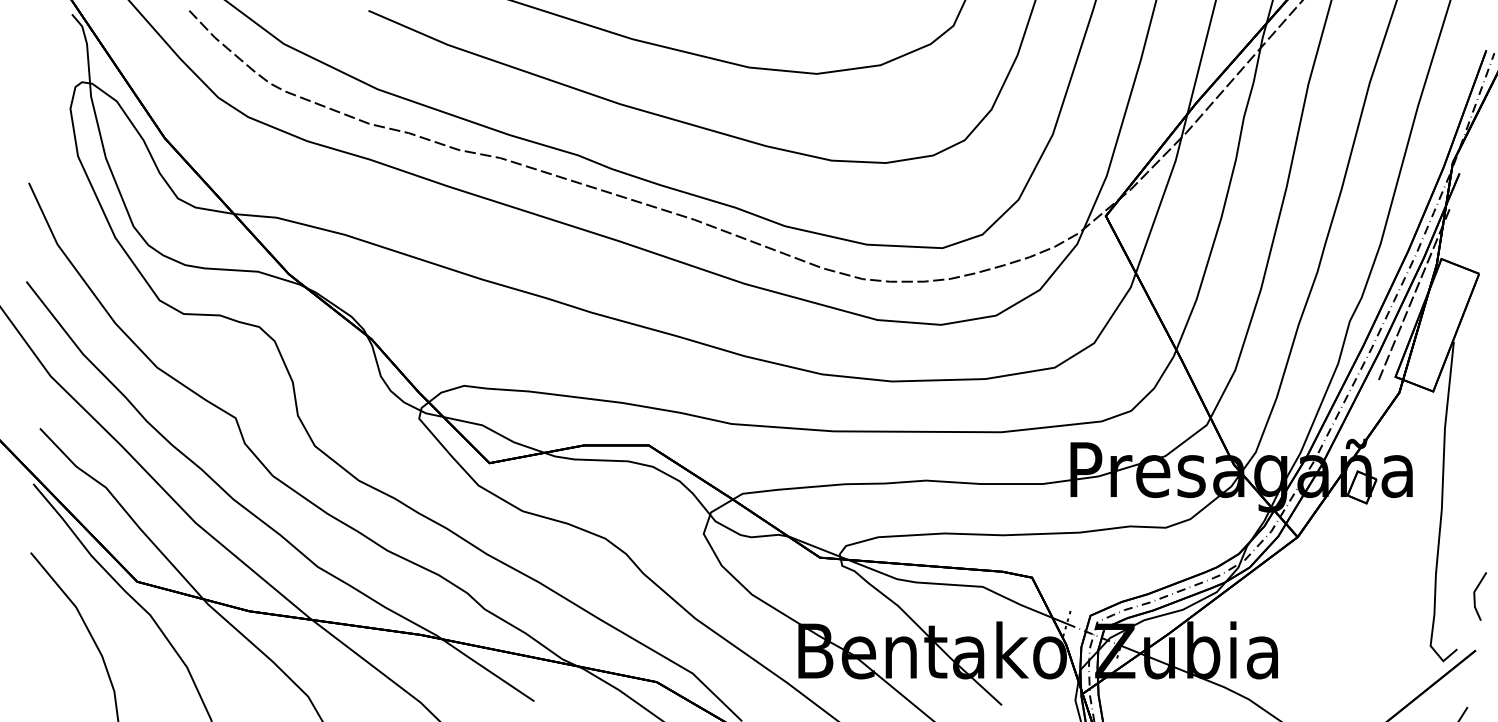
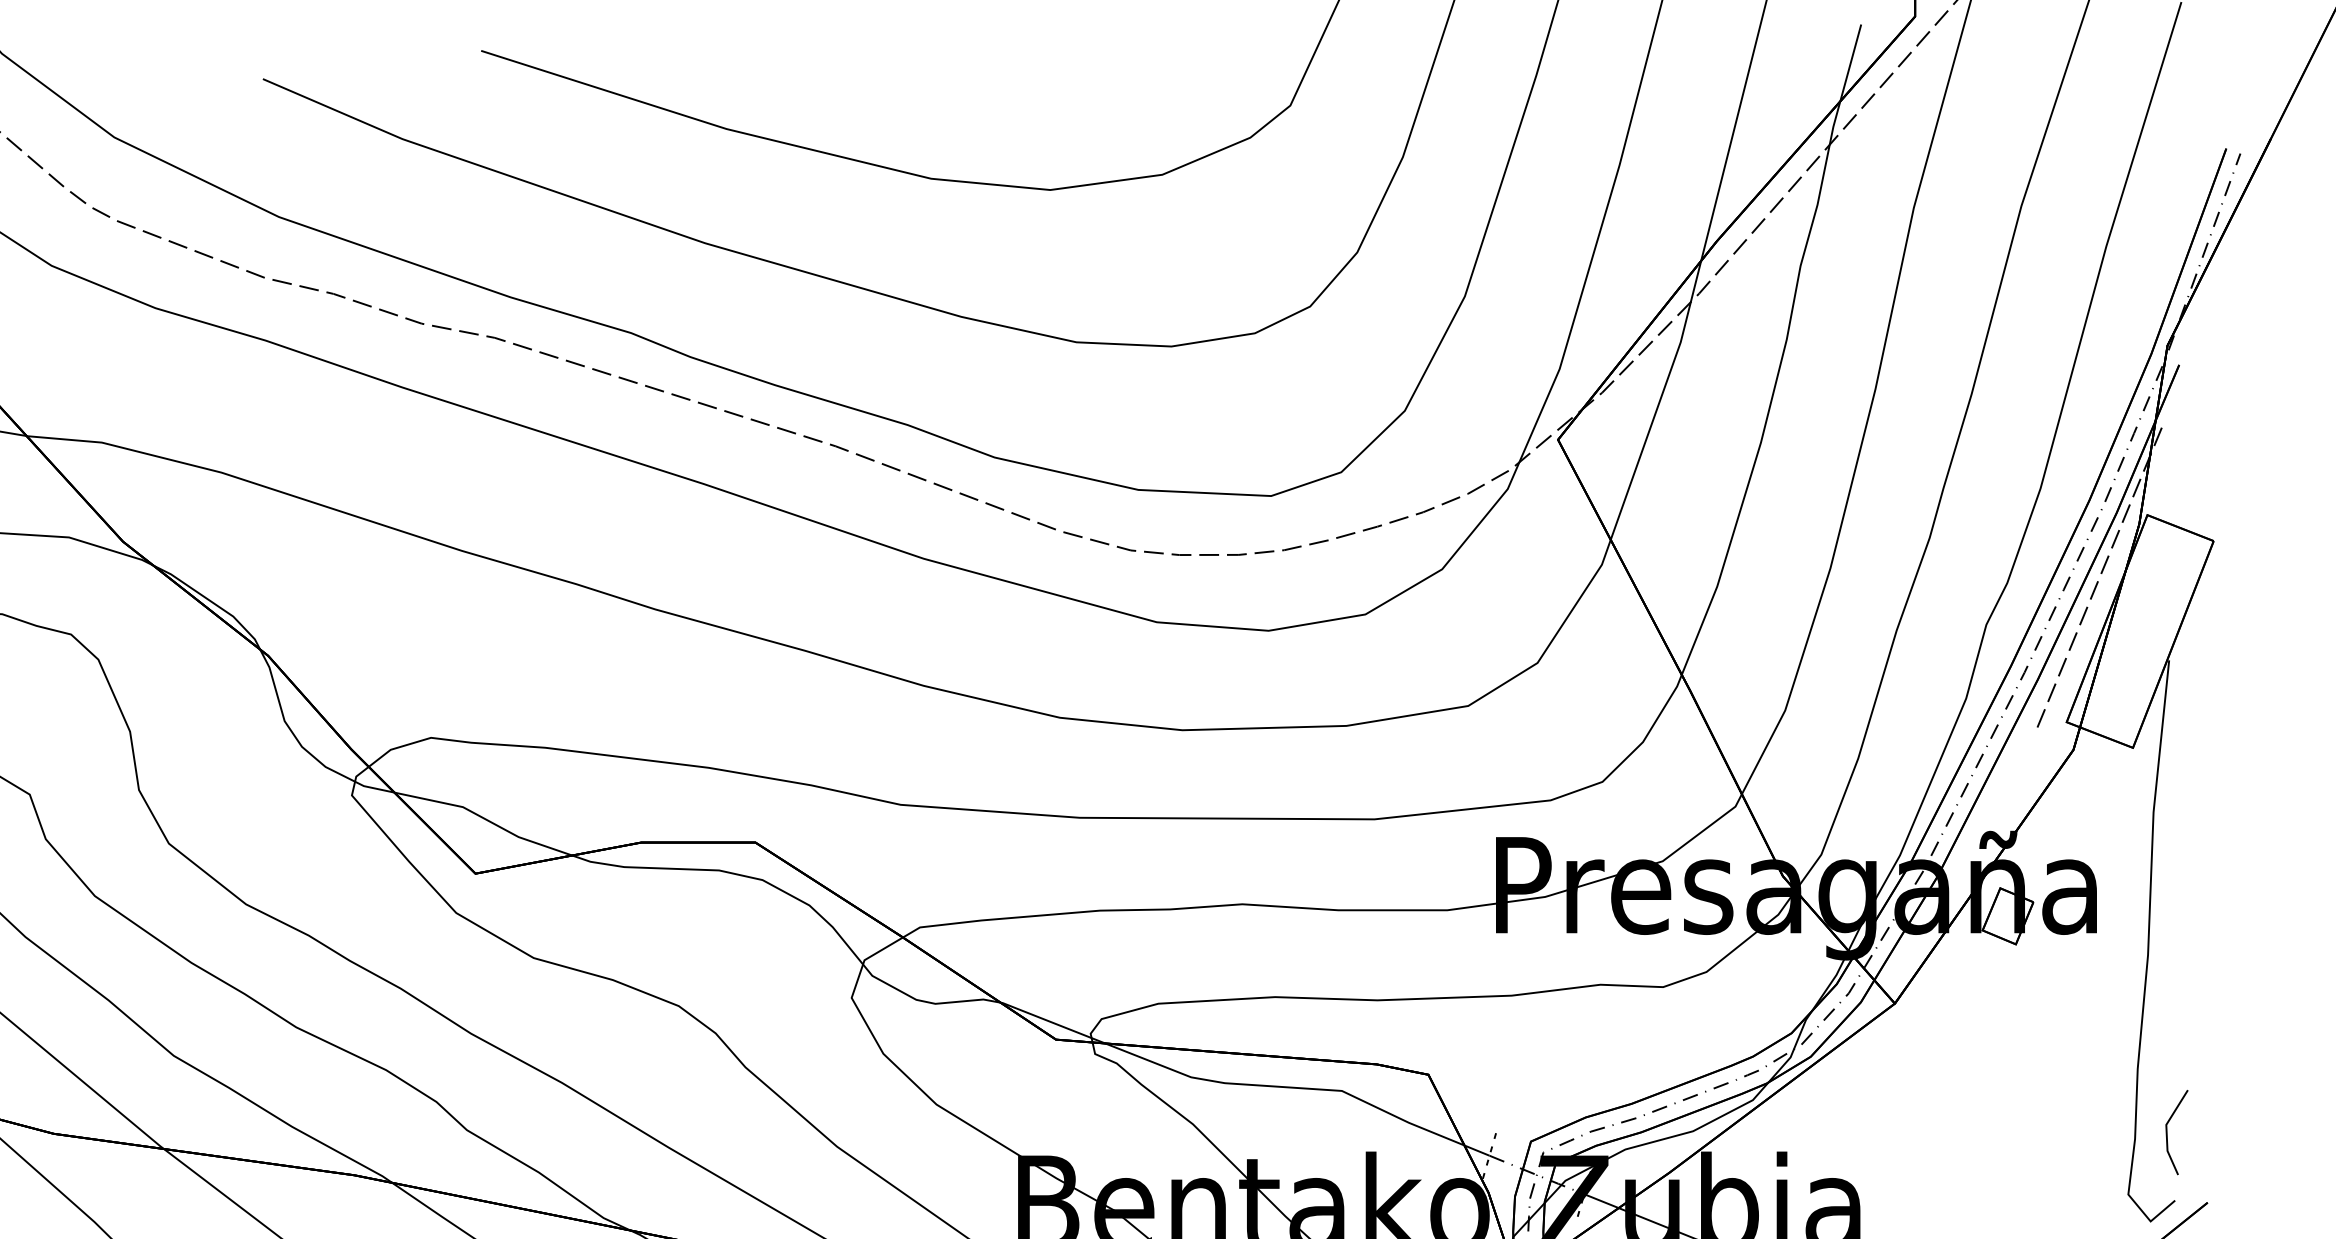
line: (1475, 596) -> (2168, 1132), moved

